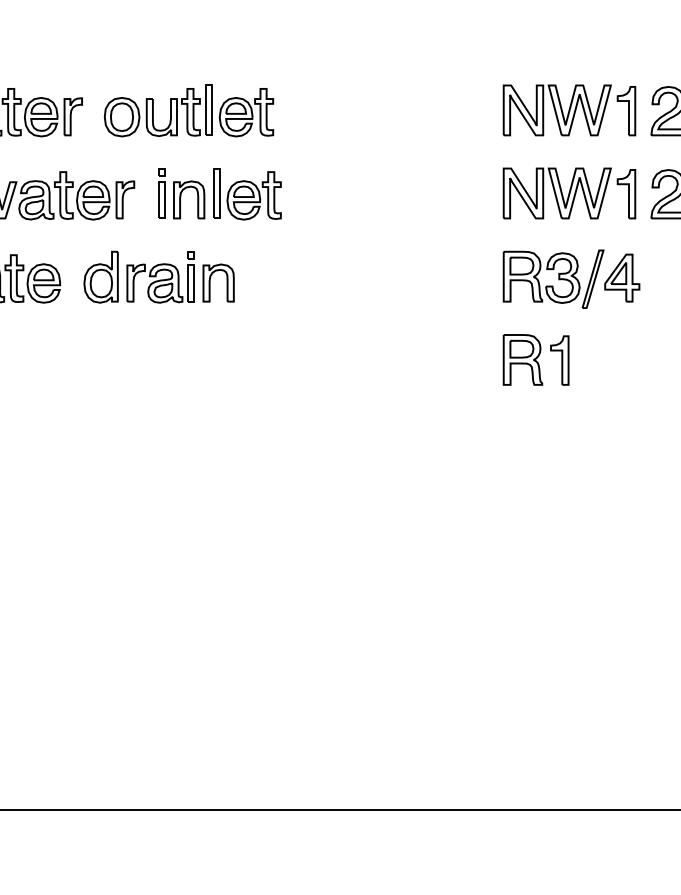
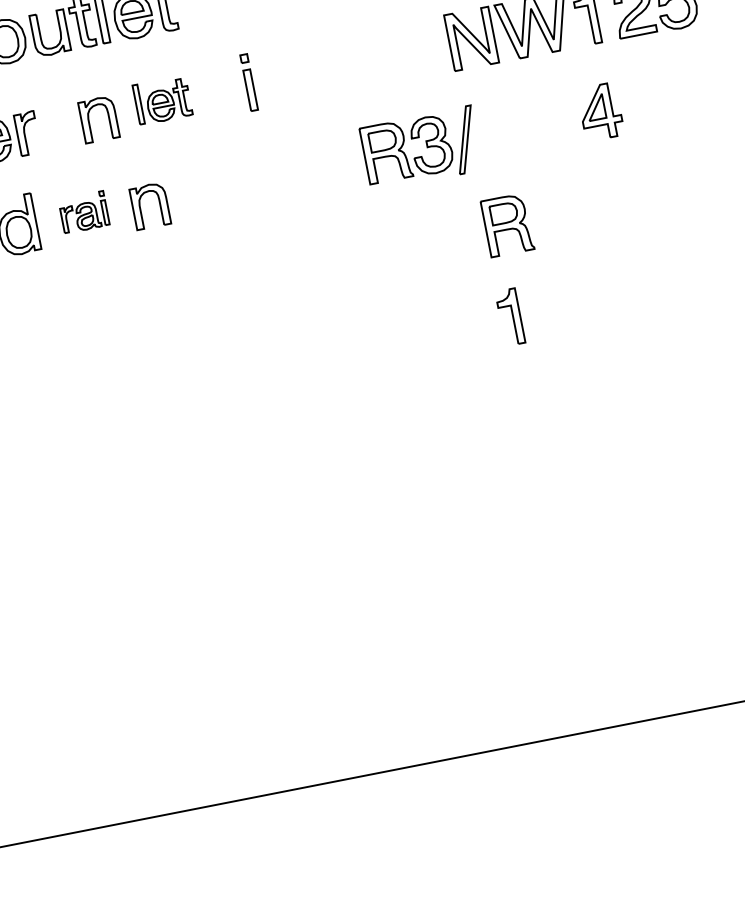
part: (161, 193) -> (248, 82), moved
part: (247, 194) -> (163, 100), size x0.7
part: (160, 277) -> (83, 212), size x0.6
part: (553, 278) -> (420, 147), moved
part: (559, 360) -> (509, 317), moved

